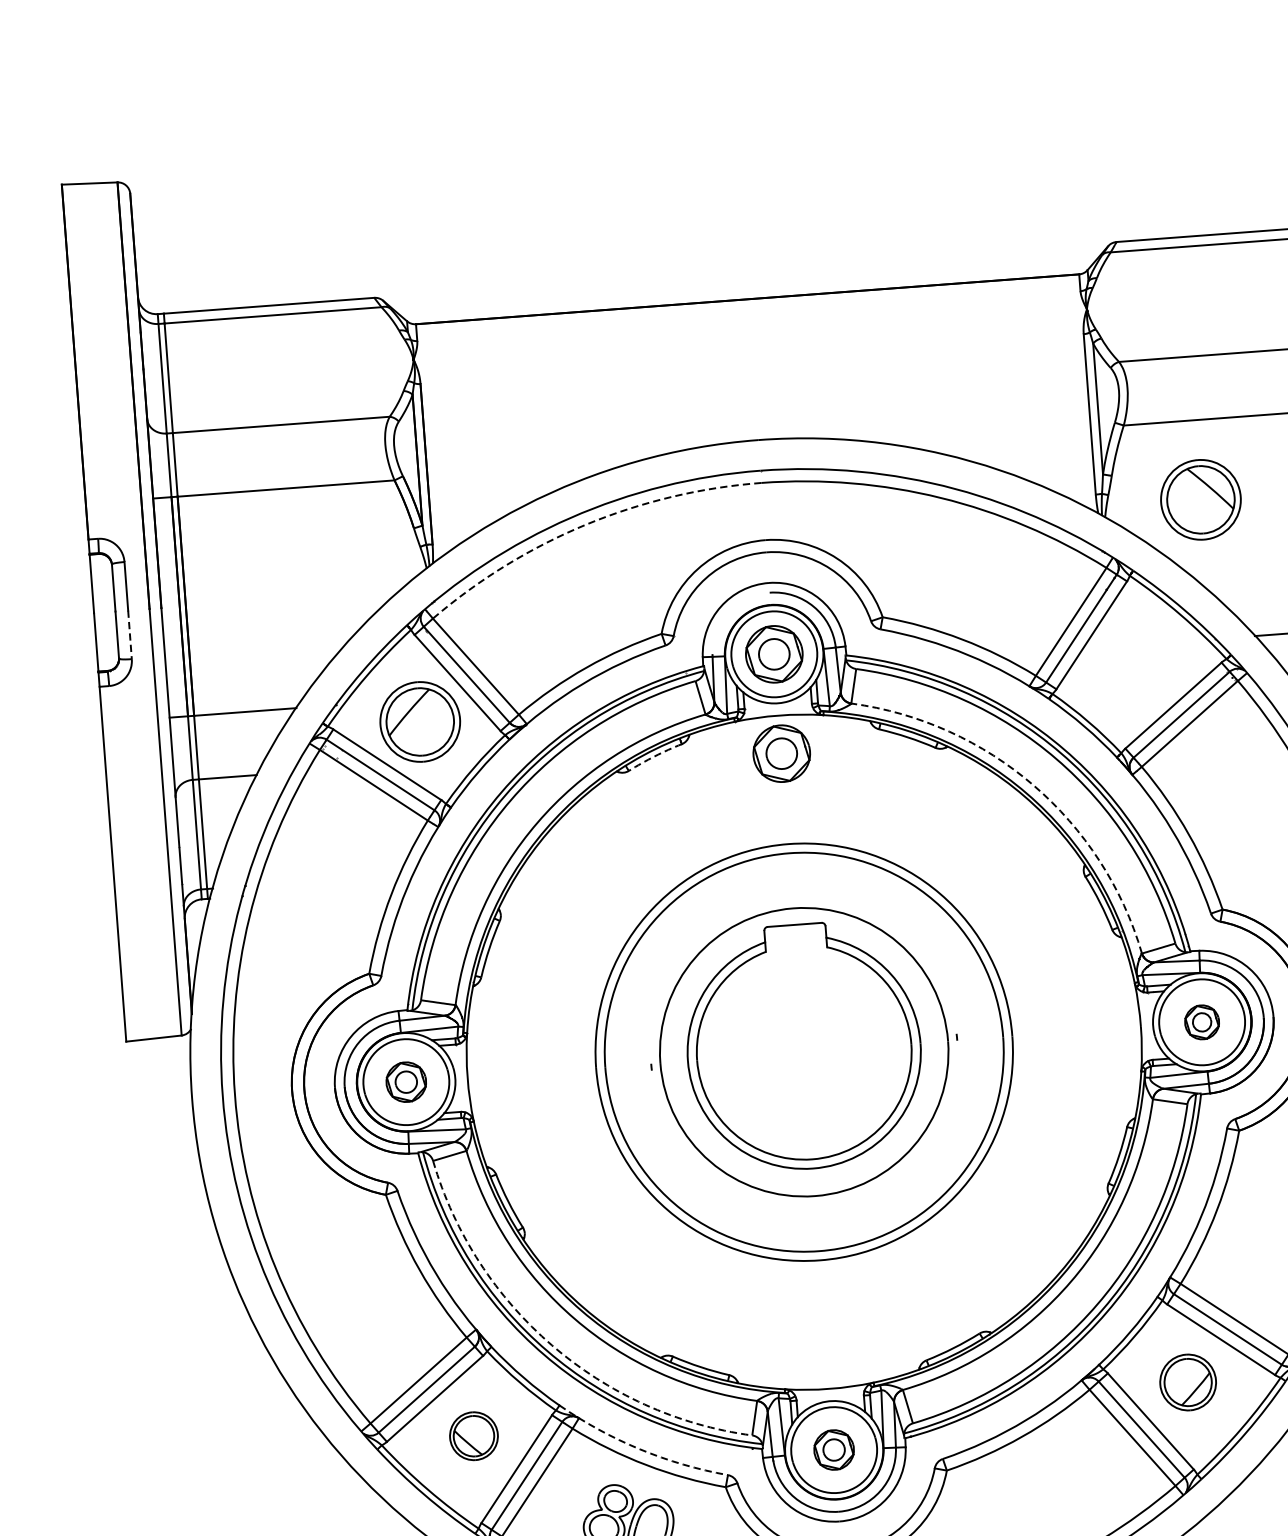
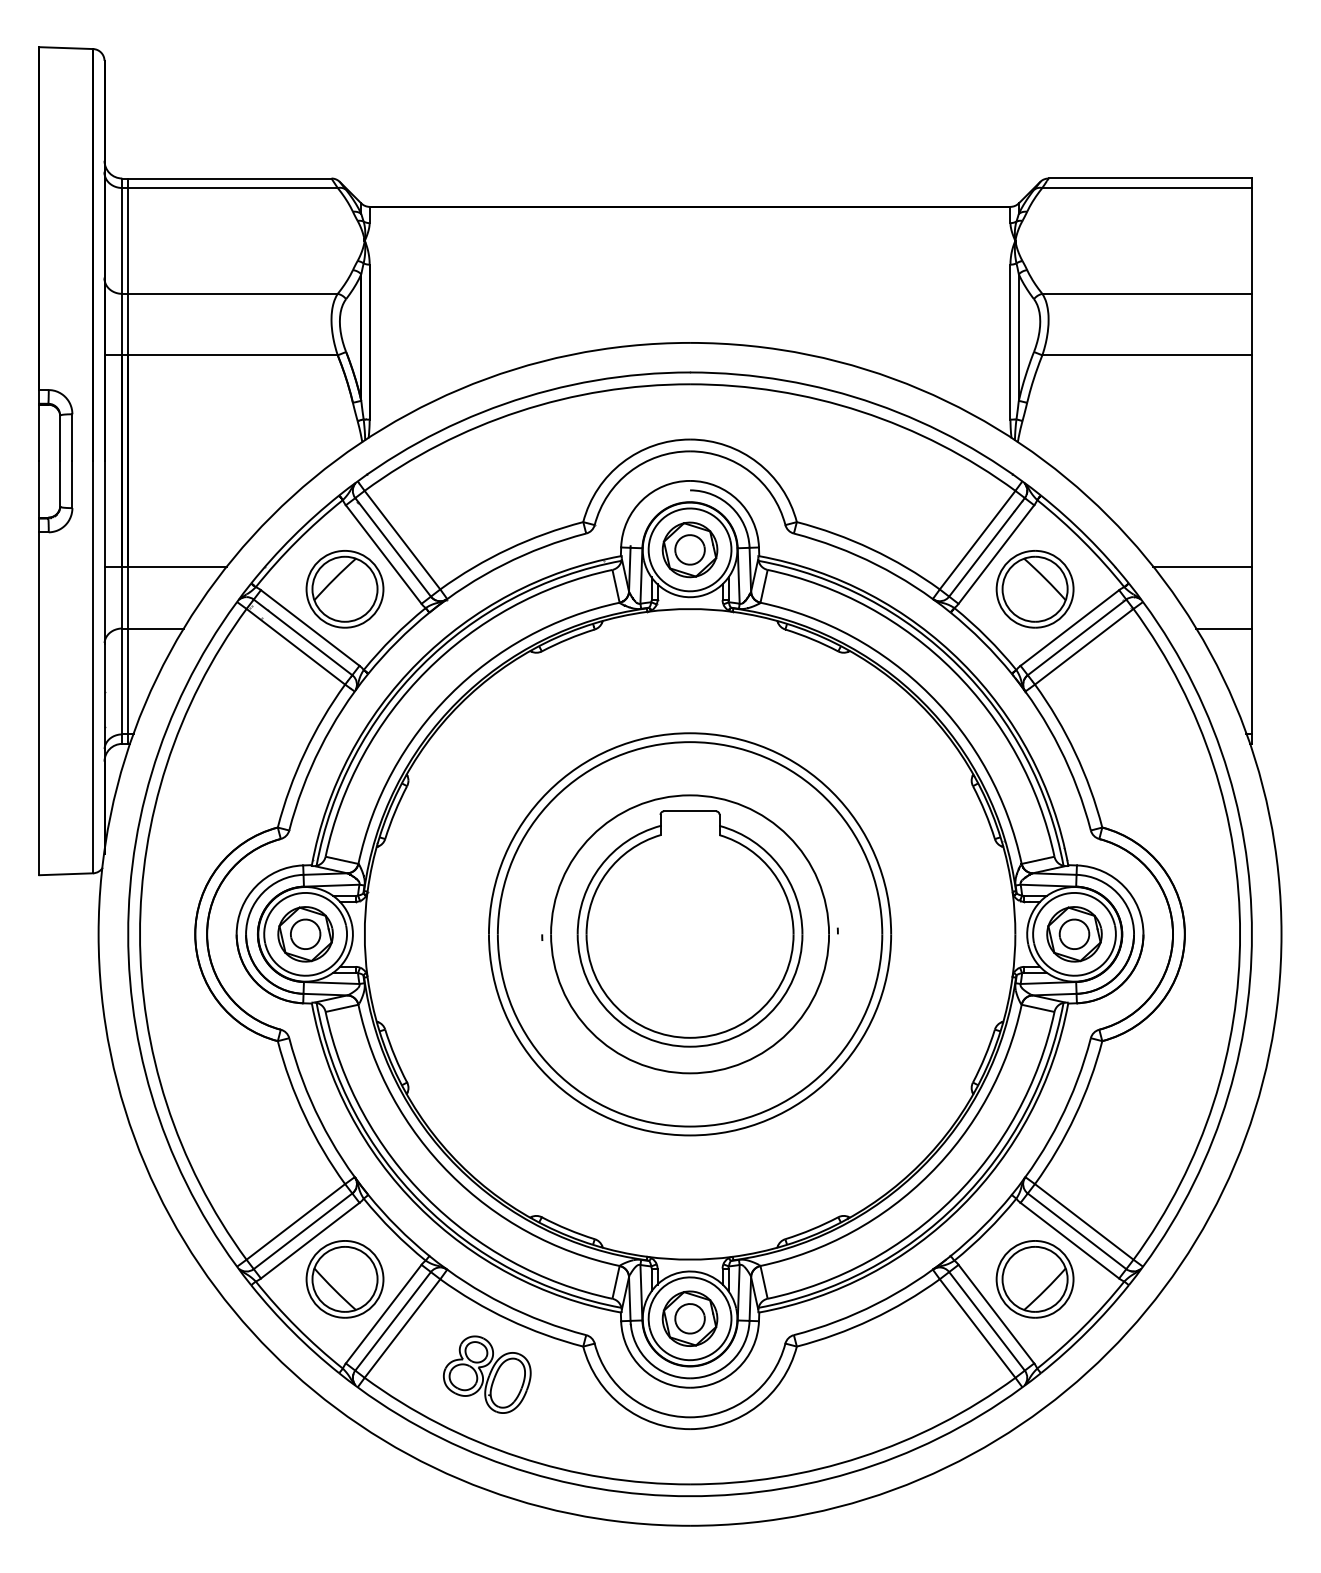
part: (1200, 500) -> (1034, 589), moved
arc: (585, 524) -> (518, 411), dashed -> solid
line: (130, 635) -> (72, 485), dashed -> solid
part: (781, 753) -> (689, 645), removed
arc: (654, 756) -> (567, 639), dashed -> solid
arc: (1033, 785) -> (929, 694), dashed -> solid
part: (1202, 1022) -> (1074, 934), size x1.67
part: (406, 1082) -> (305, 934), size x1.43
arc: (551, 1345) -> (426, 1197), dashed -> solid
part: (1187, 1382) -> (1034, 1279), size x1.43
part: (473, 1436) -> (344, 1279), size x1.67
arc: (639, 1449) -> (503, 1304), dashed -> solid
part: (833, 1449) -> (689, 1318), size x1.43

